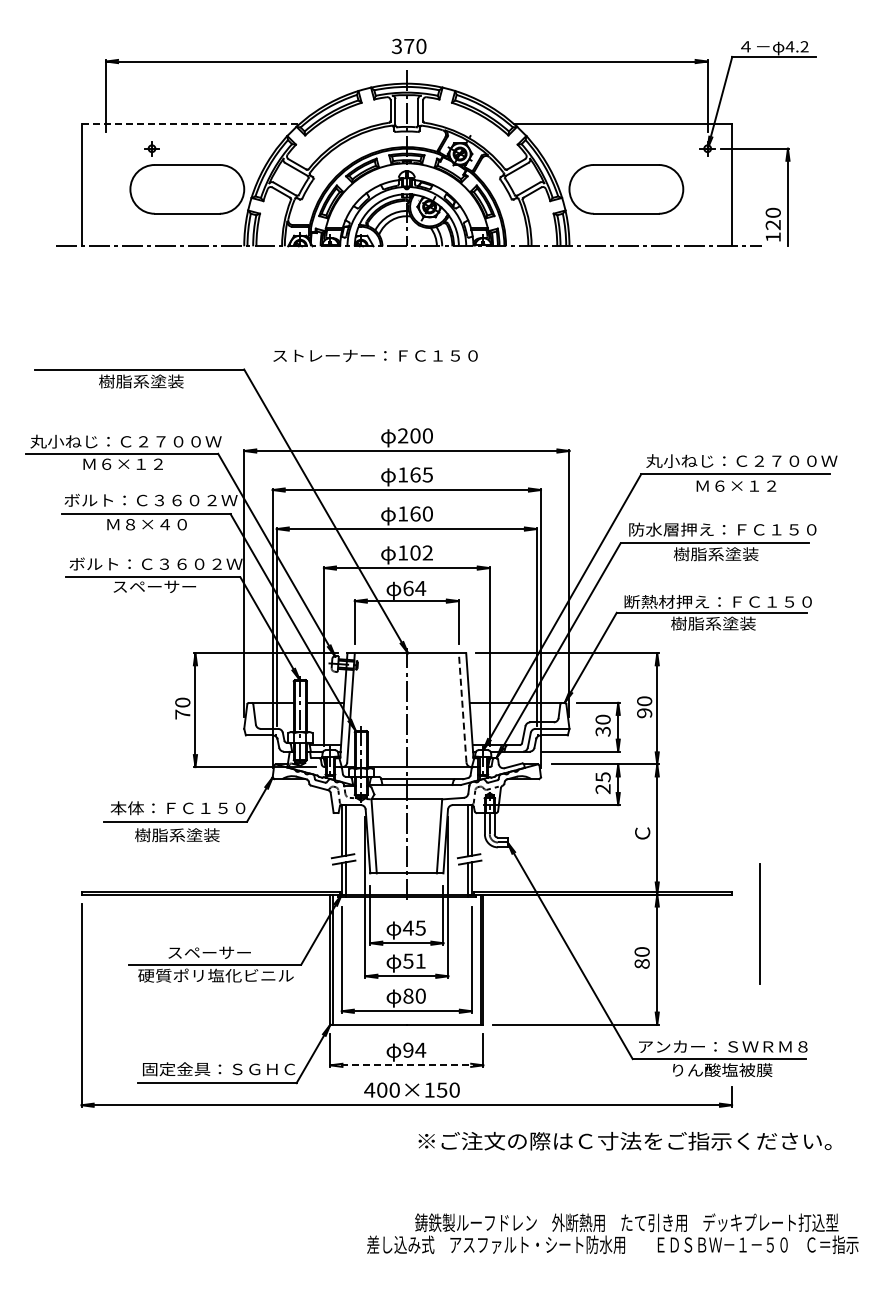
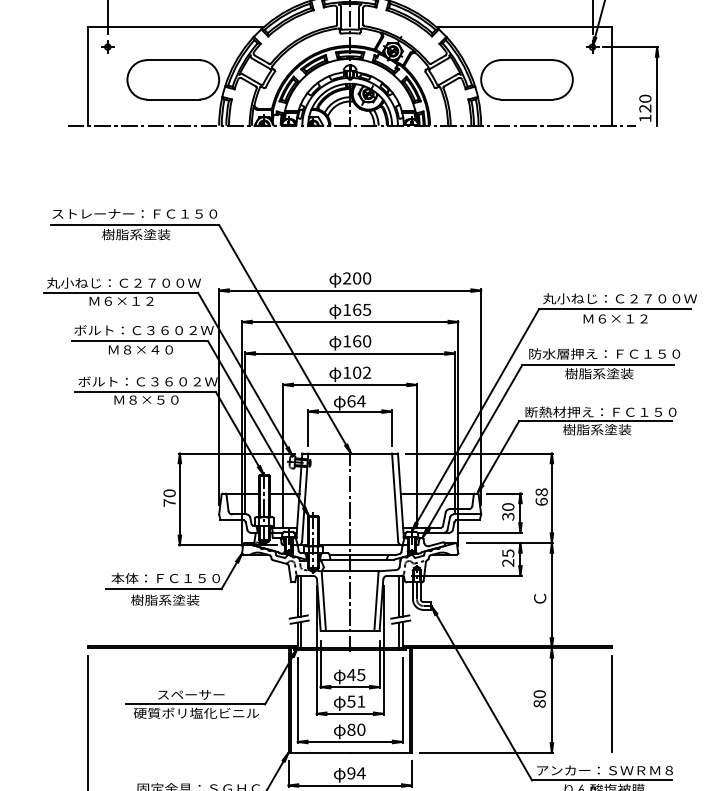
line: (190, 124) -> (175, 27), dashed -> solid
part: (151, 148) -> (107, 46), moved
text: (375, 355) -> (134, 213), moved
text: (154, 586) -> (146, 399), スペーサー -> Ｍ８×５０
line: (462, 707) -> (394, 497), dashed -> solid
text: (644, 707) -> (541, 497), 90 -> 68
line: (759, 923) -> (611, 703), moved
line: (407, 1065) -> (350, 785), dashed -> solid

